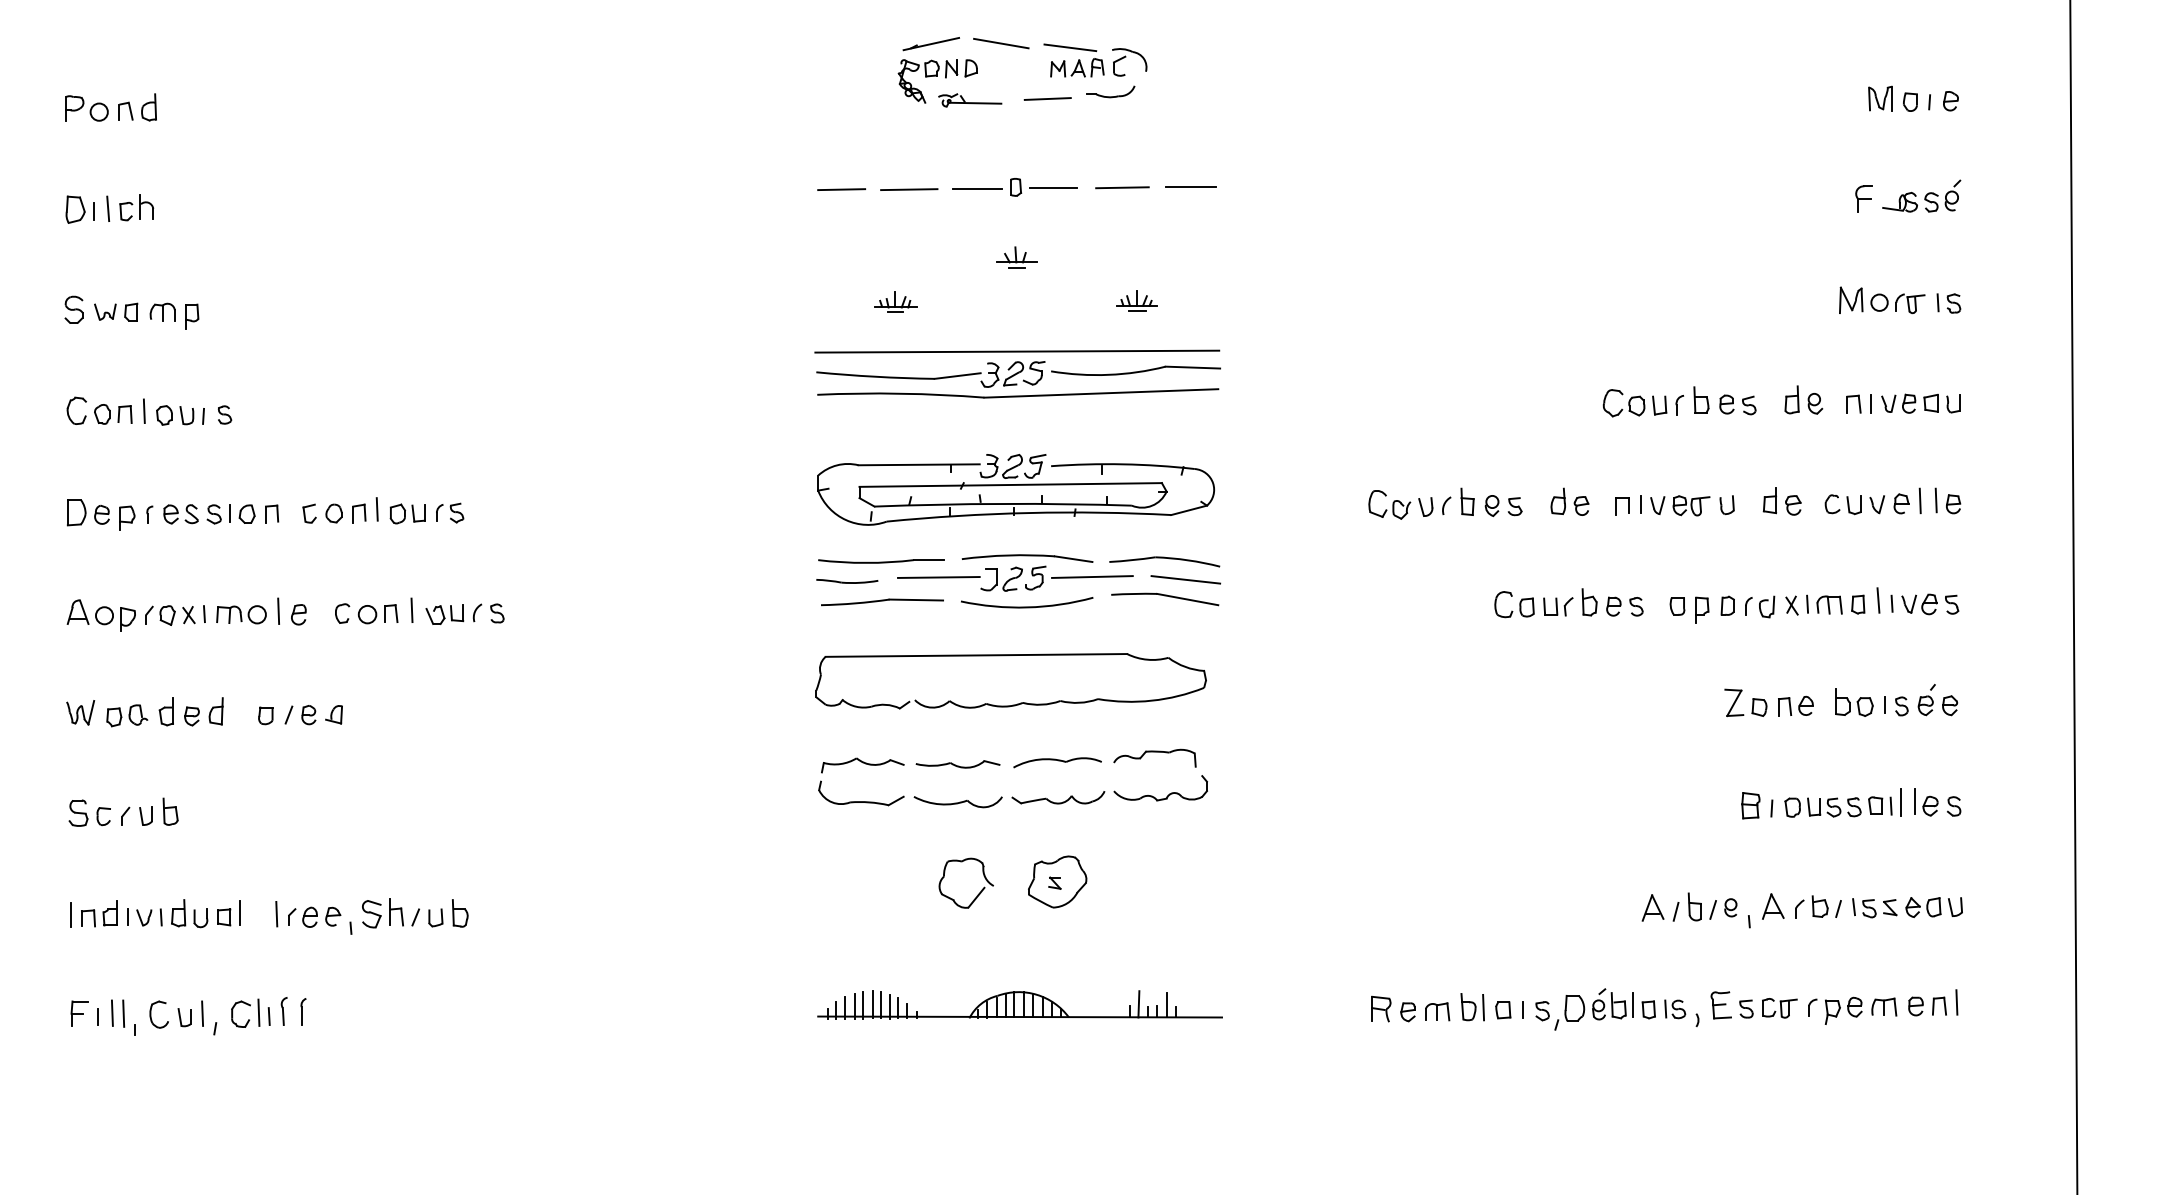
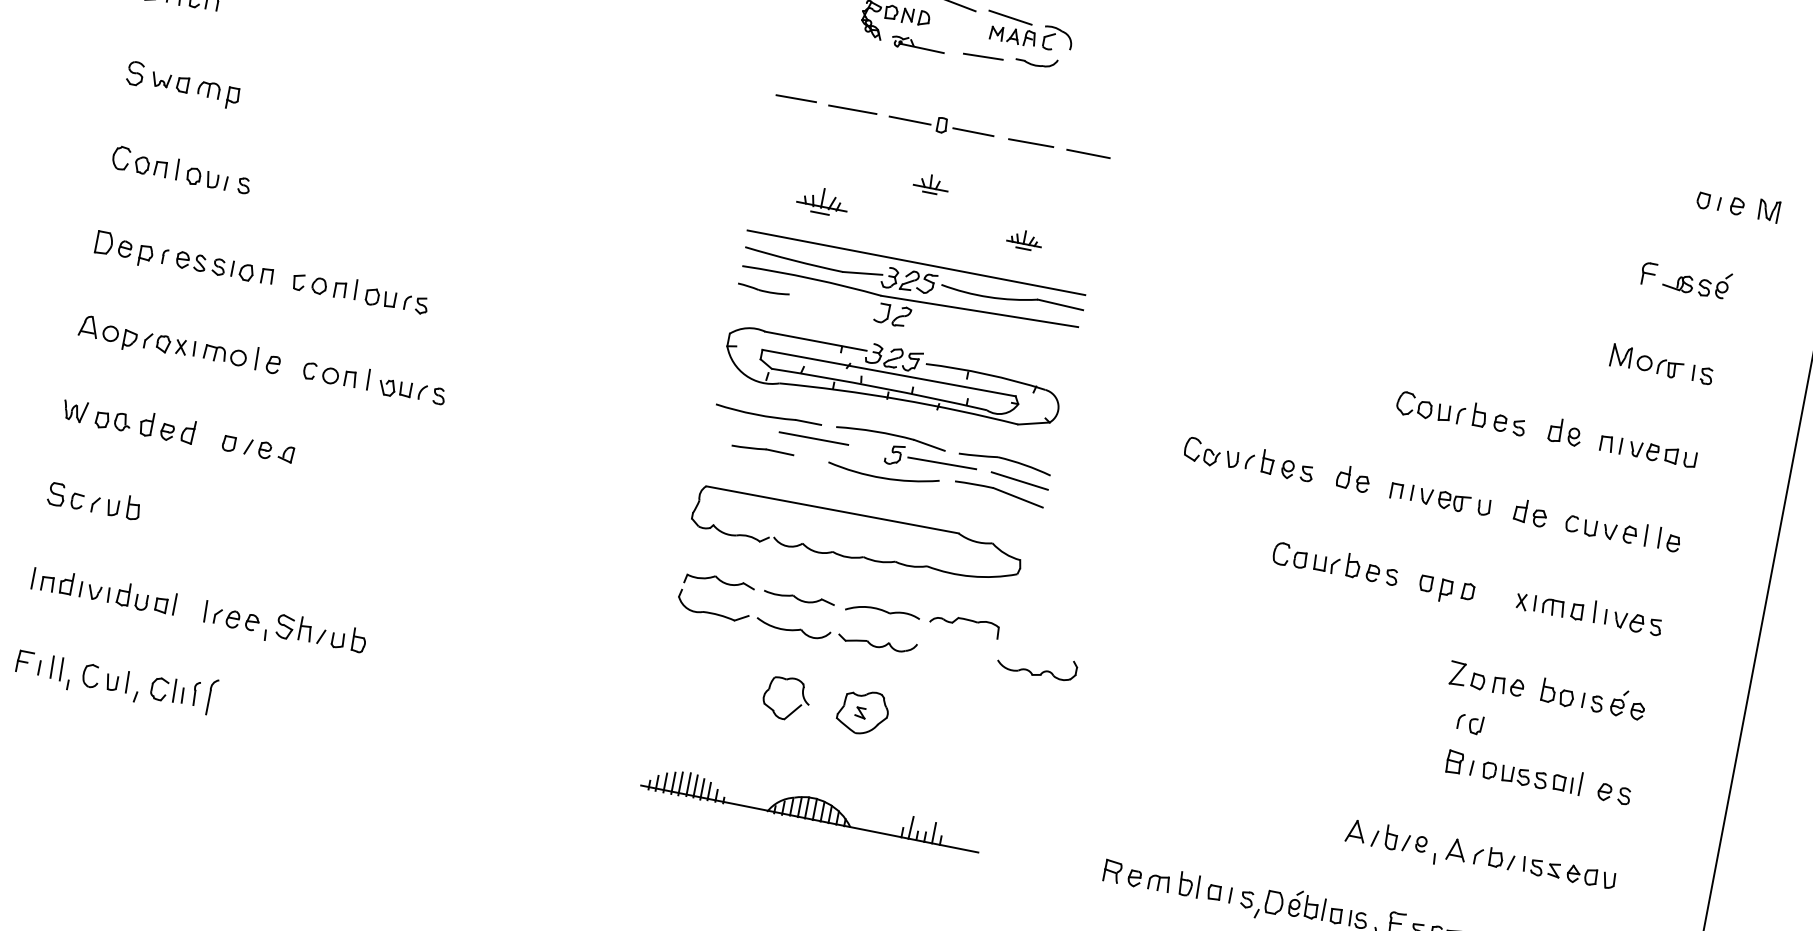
part: (1880, 98) -> (1769, 210), moved
part: (895, 301) -> (822, 200), size x1.4
part: (1001, 578) -> (892, 314), moved
part: (847, 581) -> (763, 289), moved
part: (882, 602) -> (762, 450), size x0.6
part: (1760, 606) -> (1470, 723), moved
part: (1167, 795) -> (1041, 672), moved
line: (1915, 801) -> (1592, 785), removed
part: (303, 1011) -> (212, 696), size x1.6

